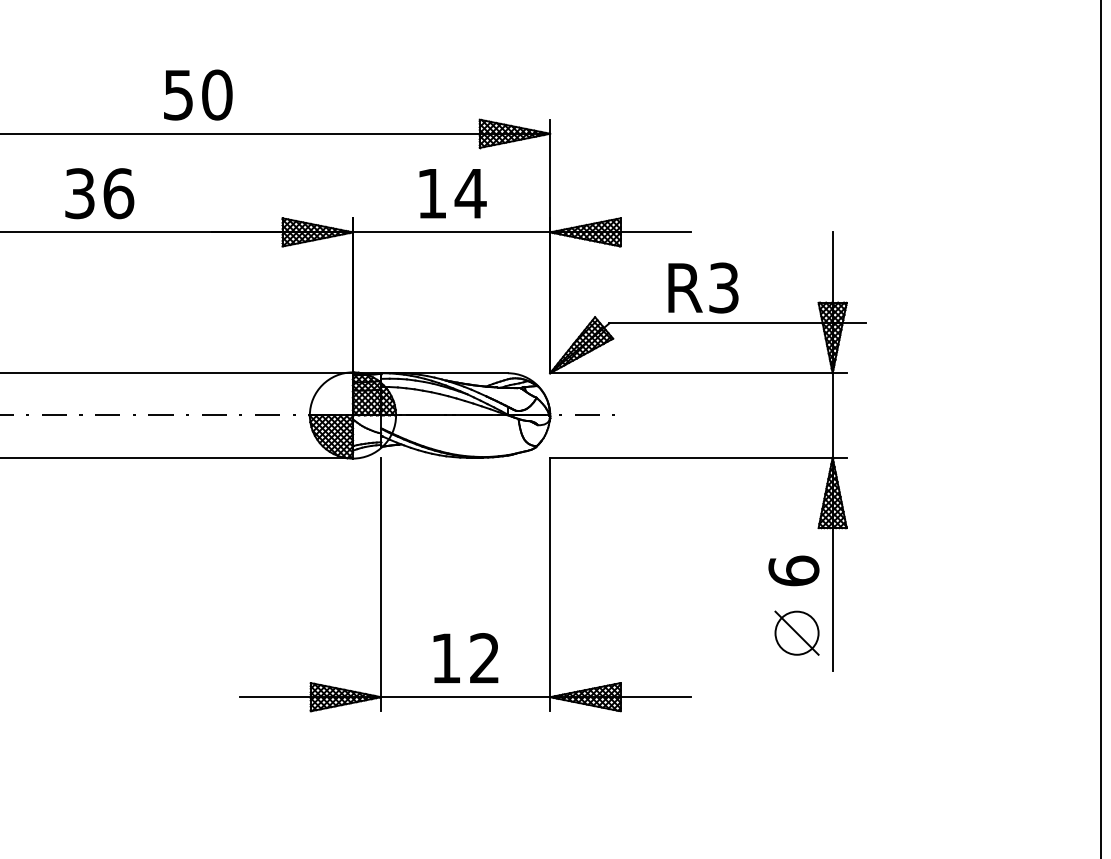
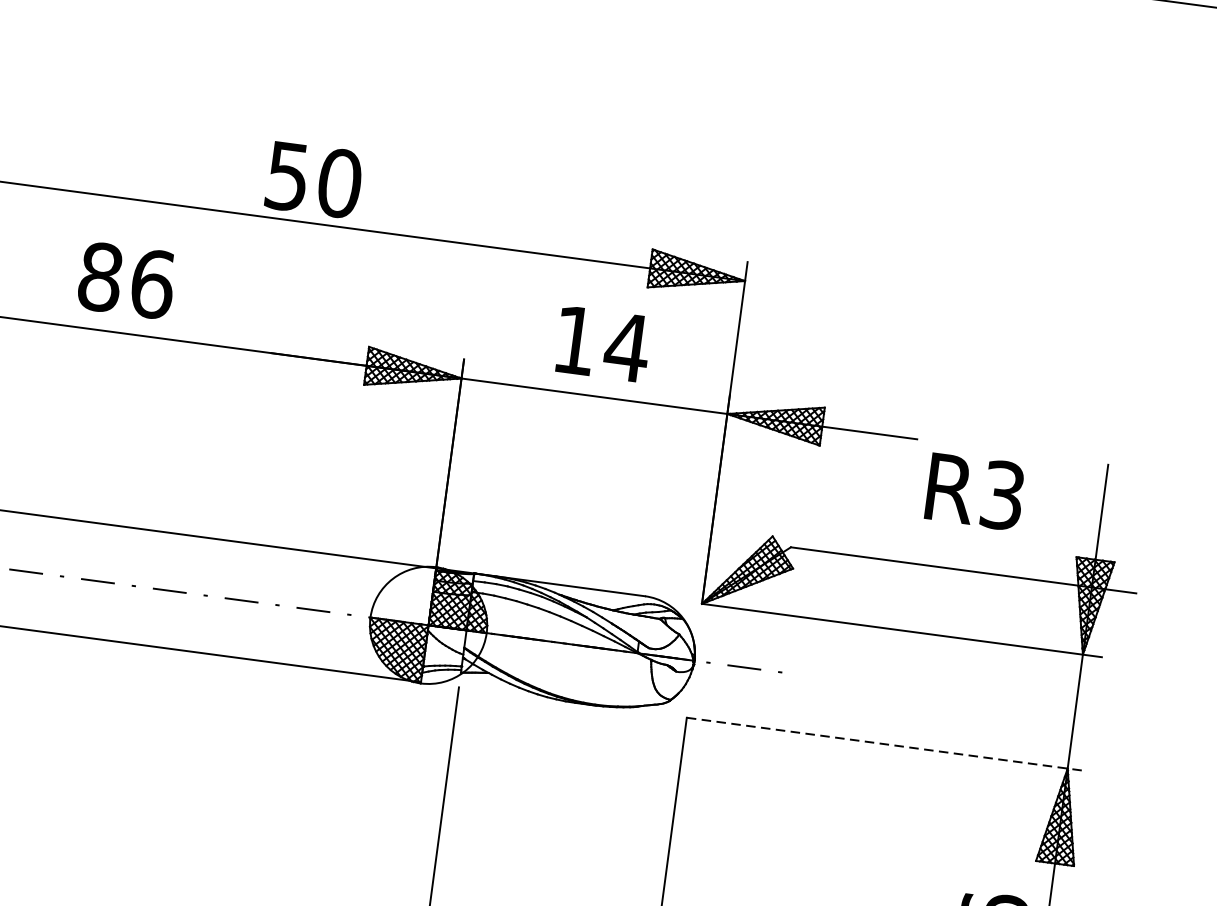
text: (198, 94) -> (314, 179), moved
text: (79, 193) -> (99, 276), 36 -> 86
text: (703, 287) -> (975, 491), moved
line: (698, 457) -> (886, 744), solid -> dashed

